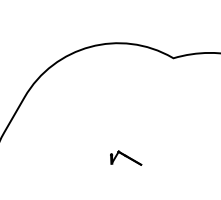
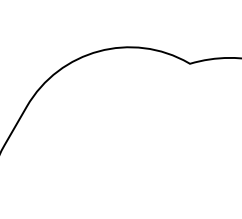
part: (126, 157) -> (138, 172), removed

